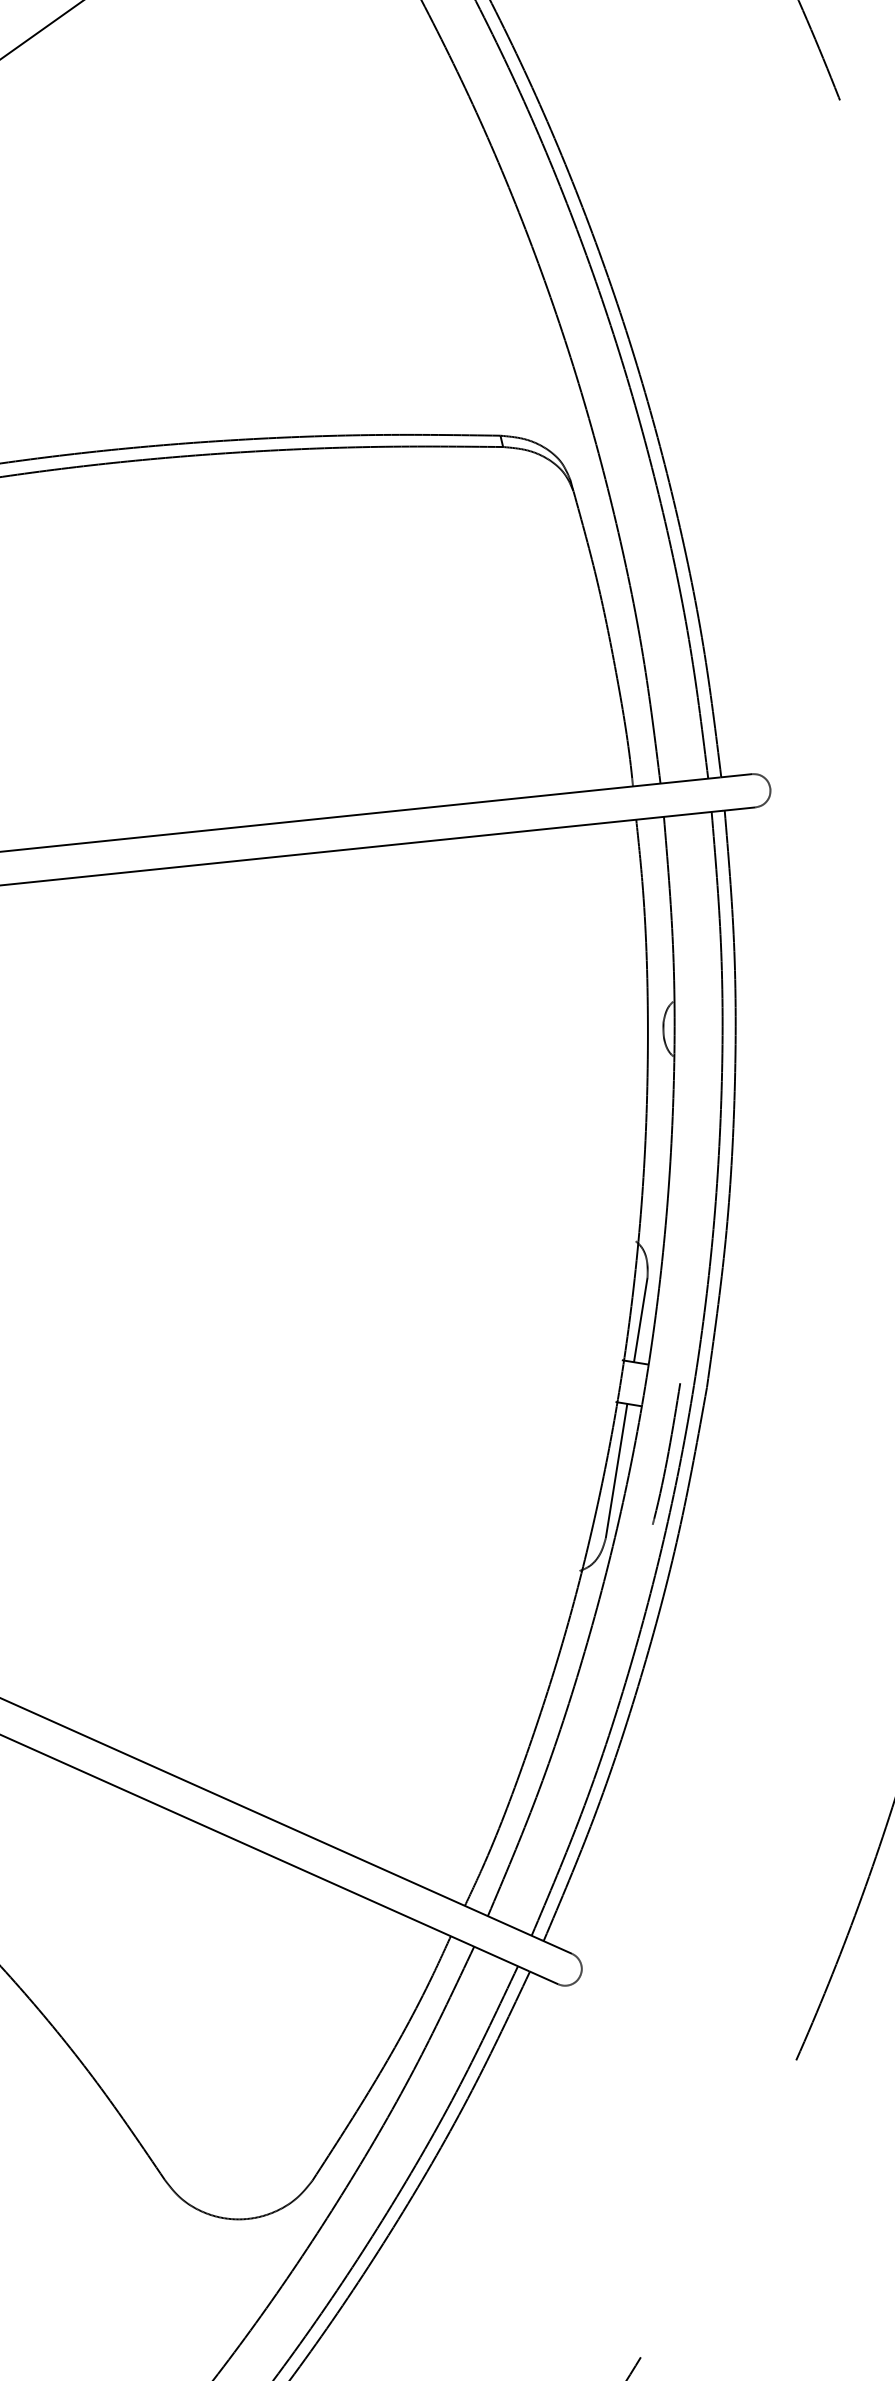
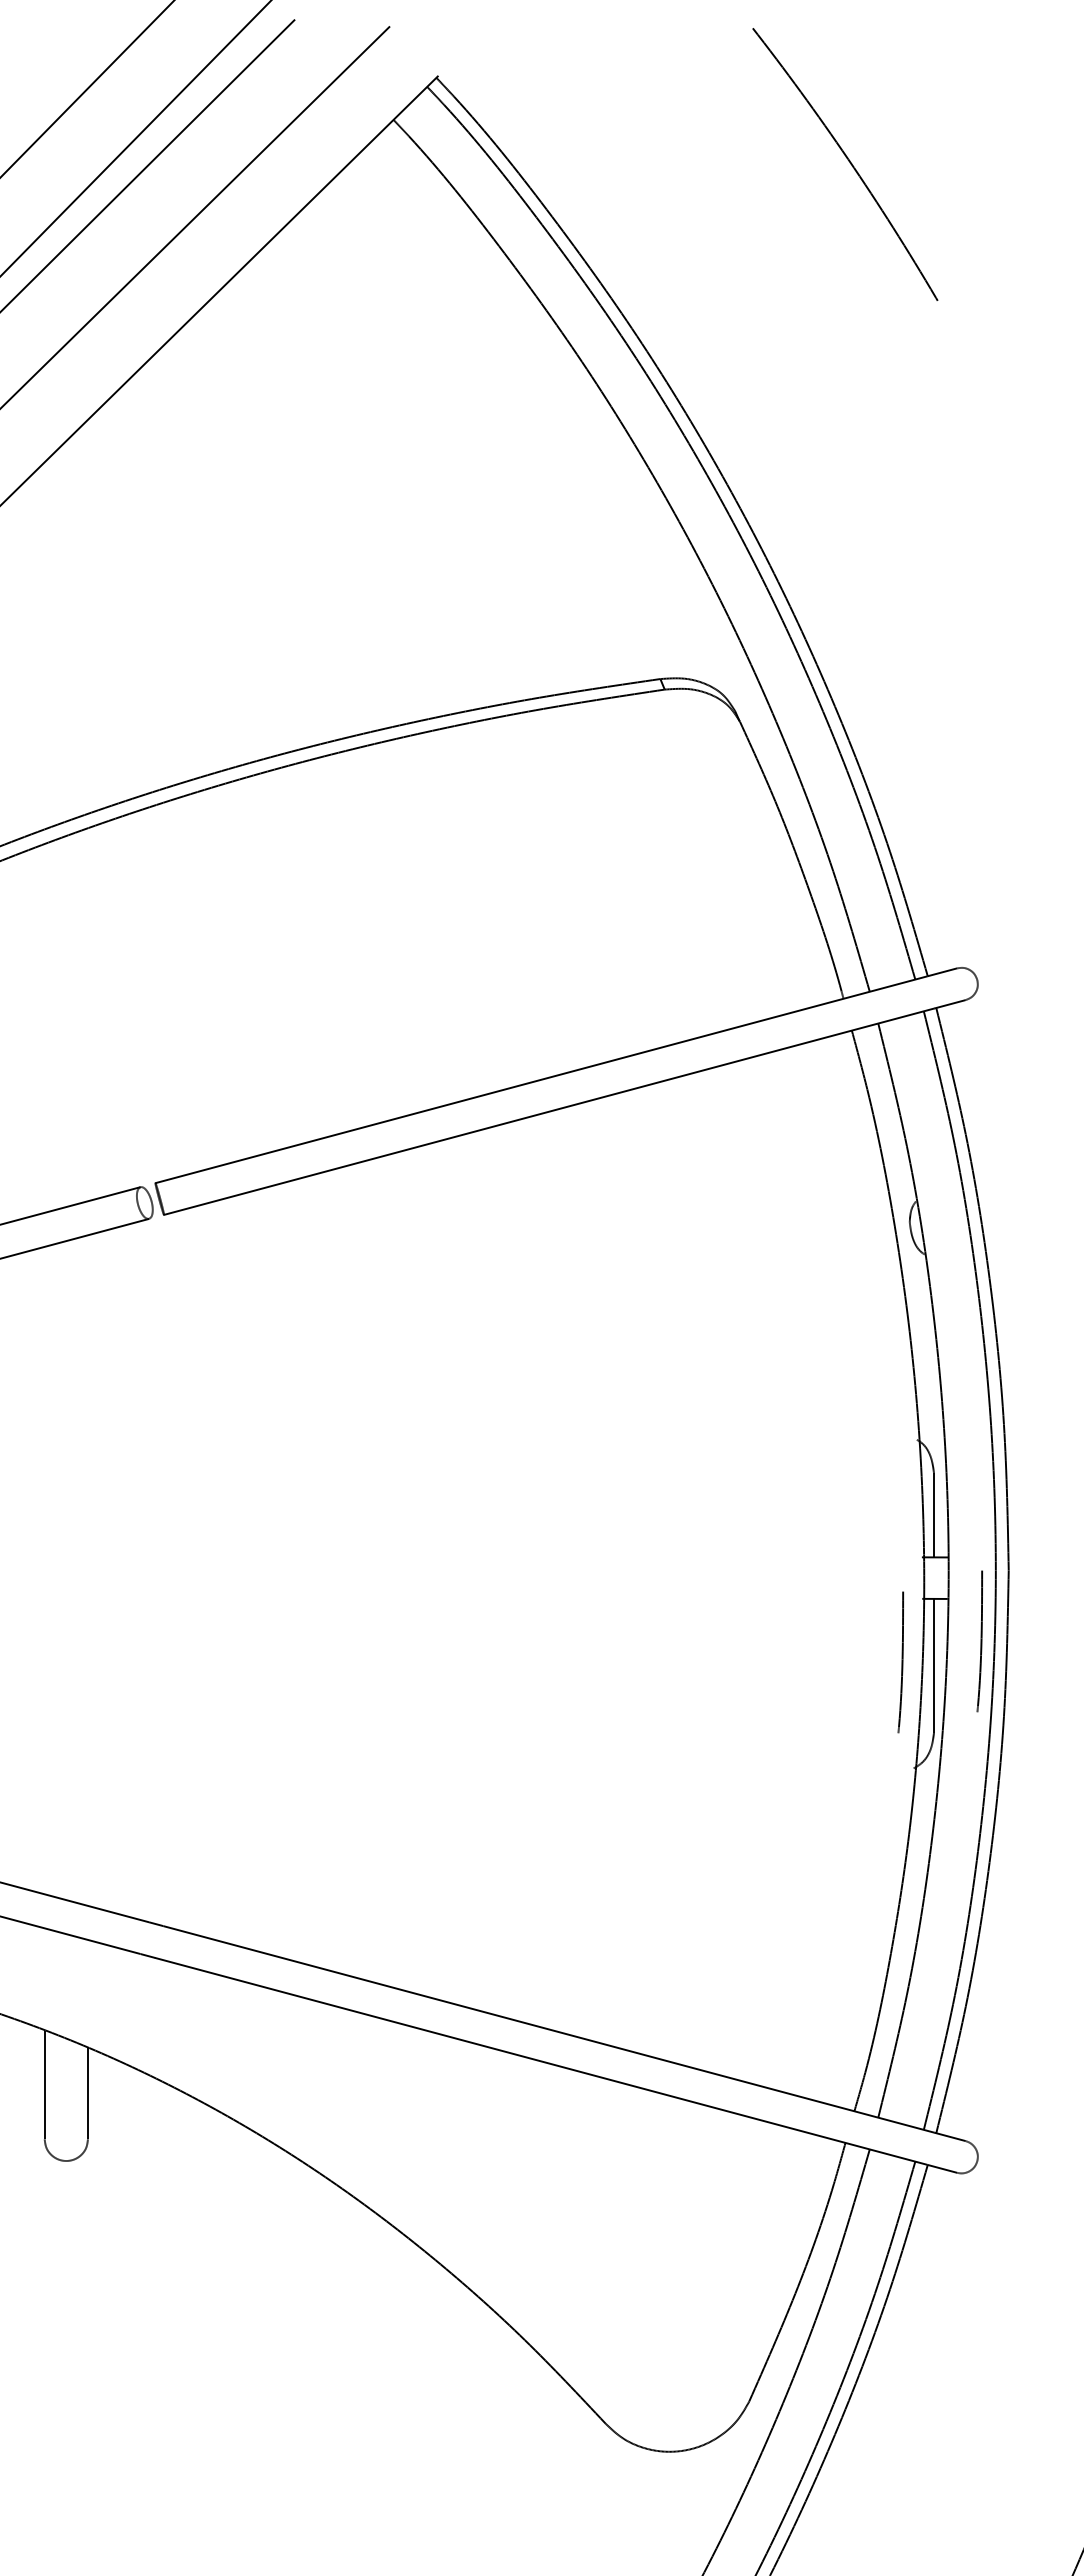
curve: (584, 1462) -> (901, 1662), added

